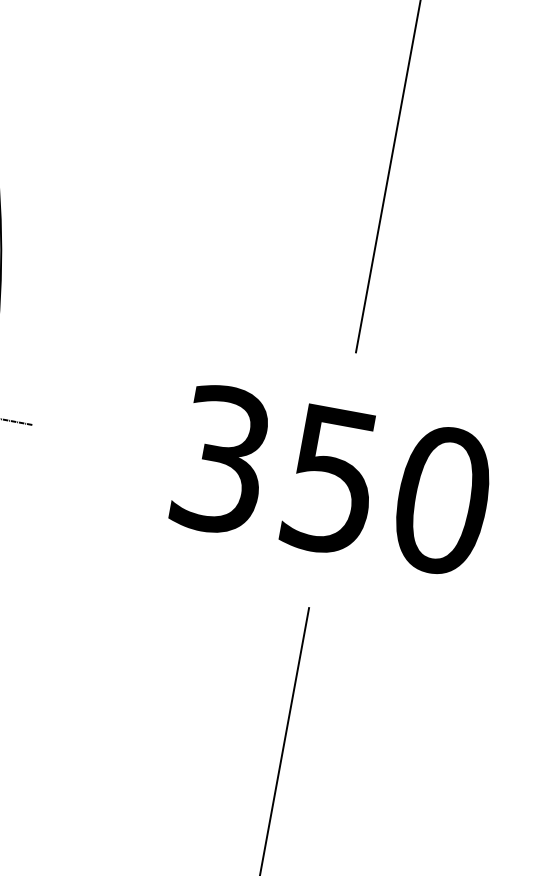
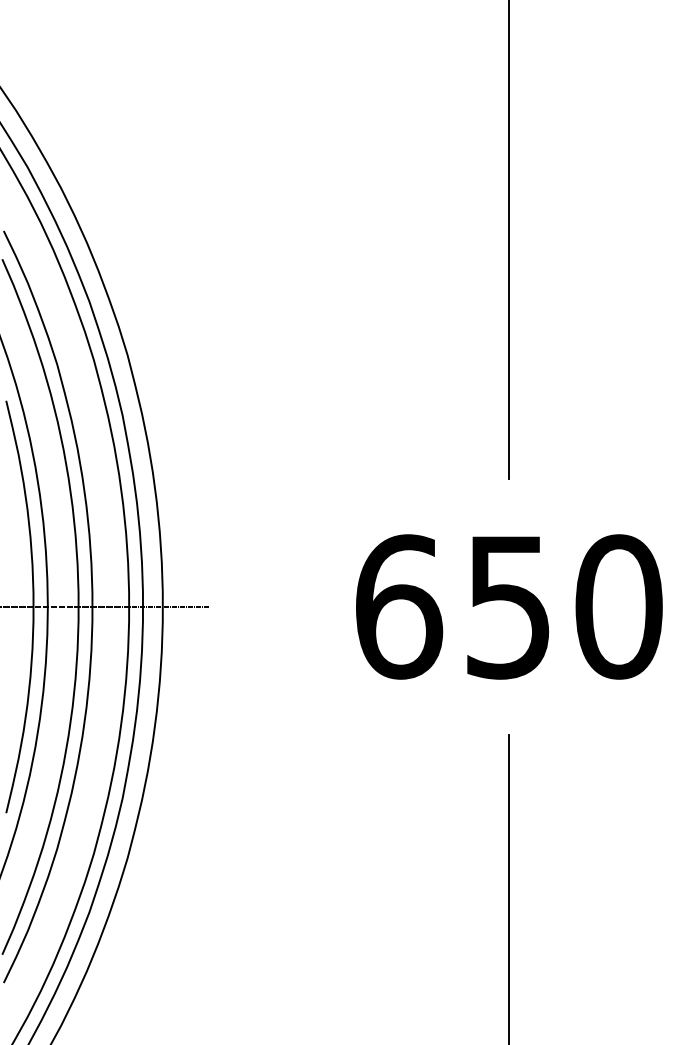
text: (222, 459) -> (399, 606), 350 -> 650

